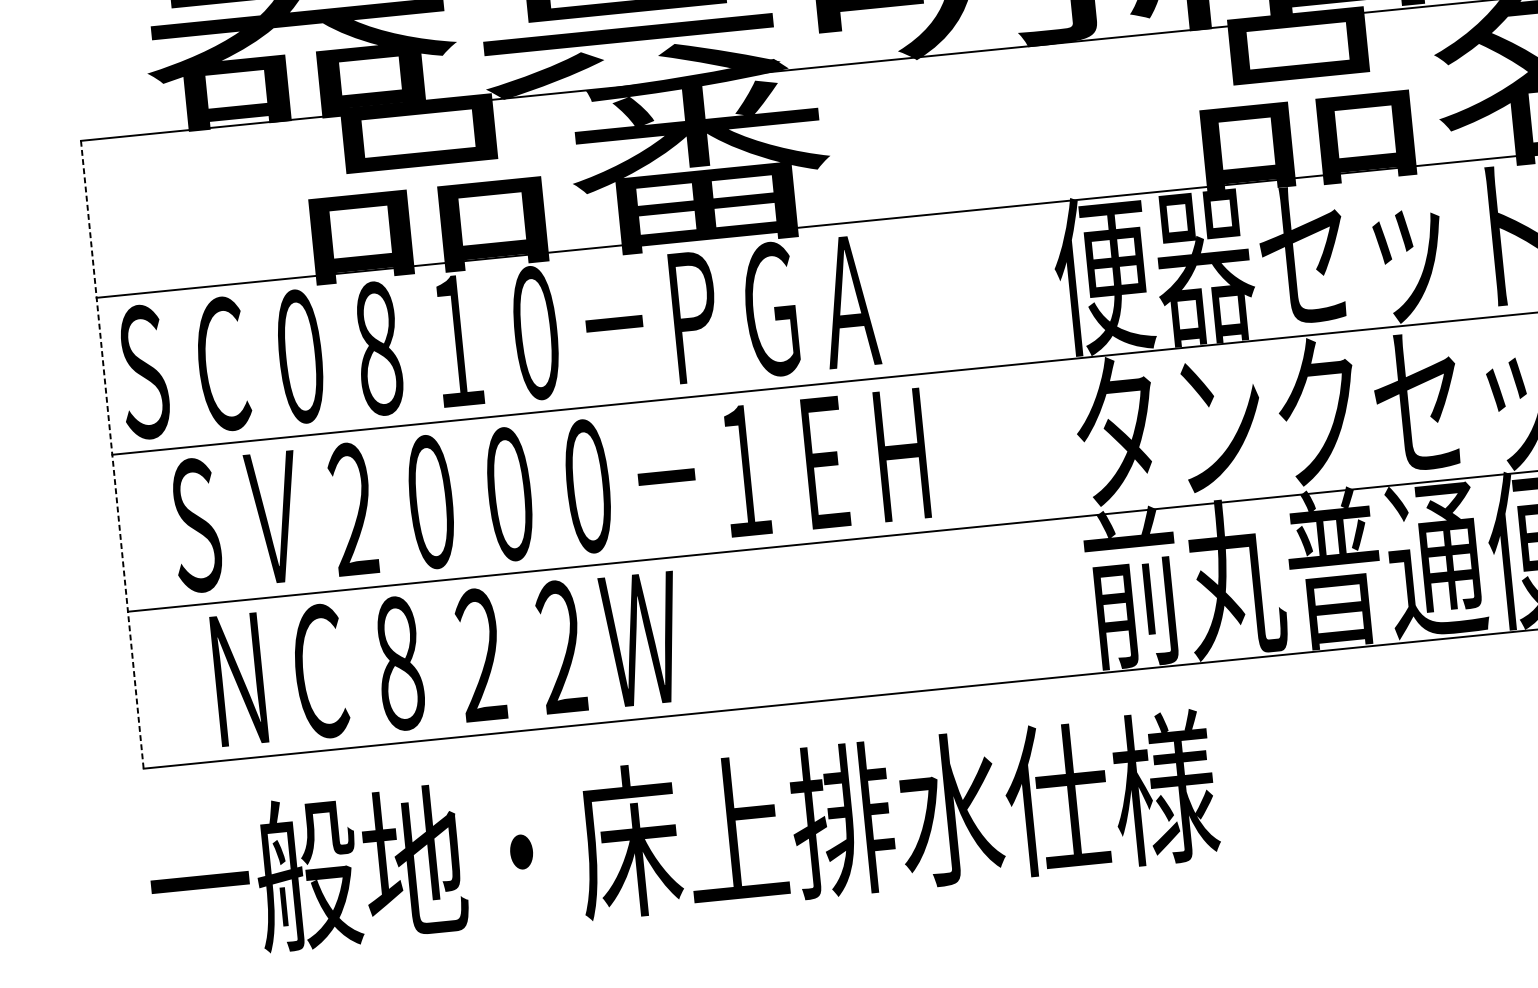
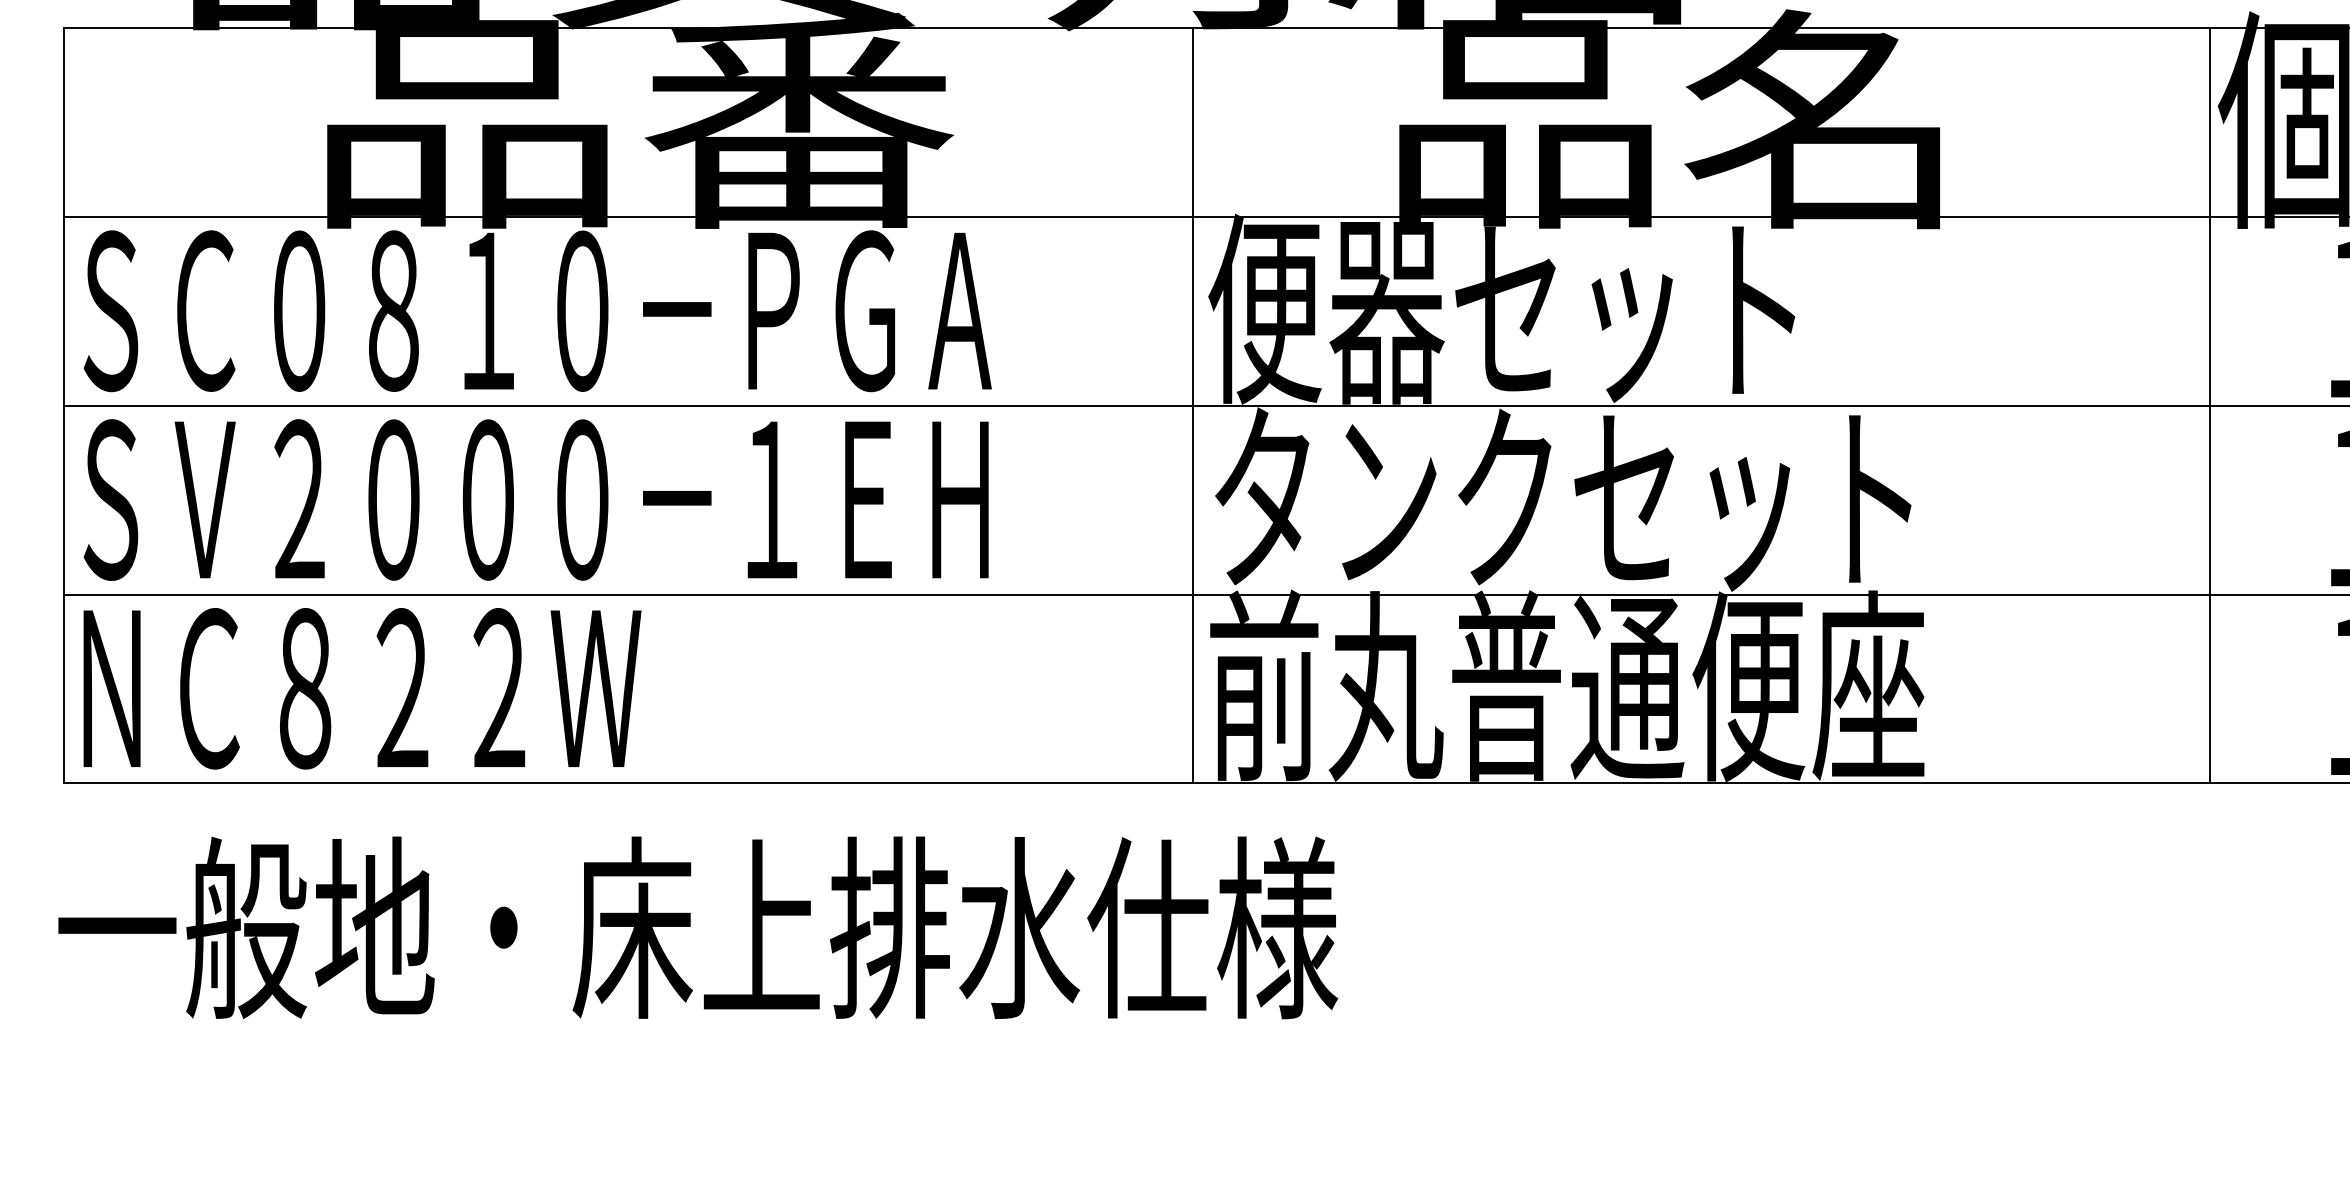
line: (1050, 360) -> (1192, 405), added
line: (112, 454) -> (63, 405), dashed -> solid
text: (548, 489) -> (535, 499), moved
text: (447, 658) -> (362, 688), moved

